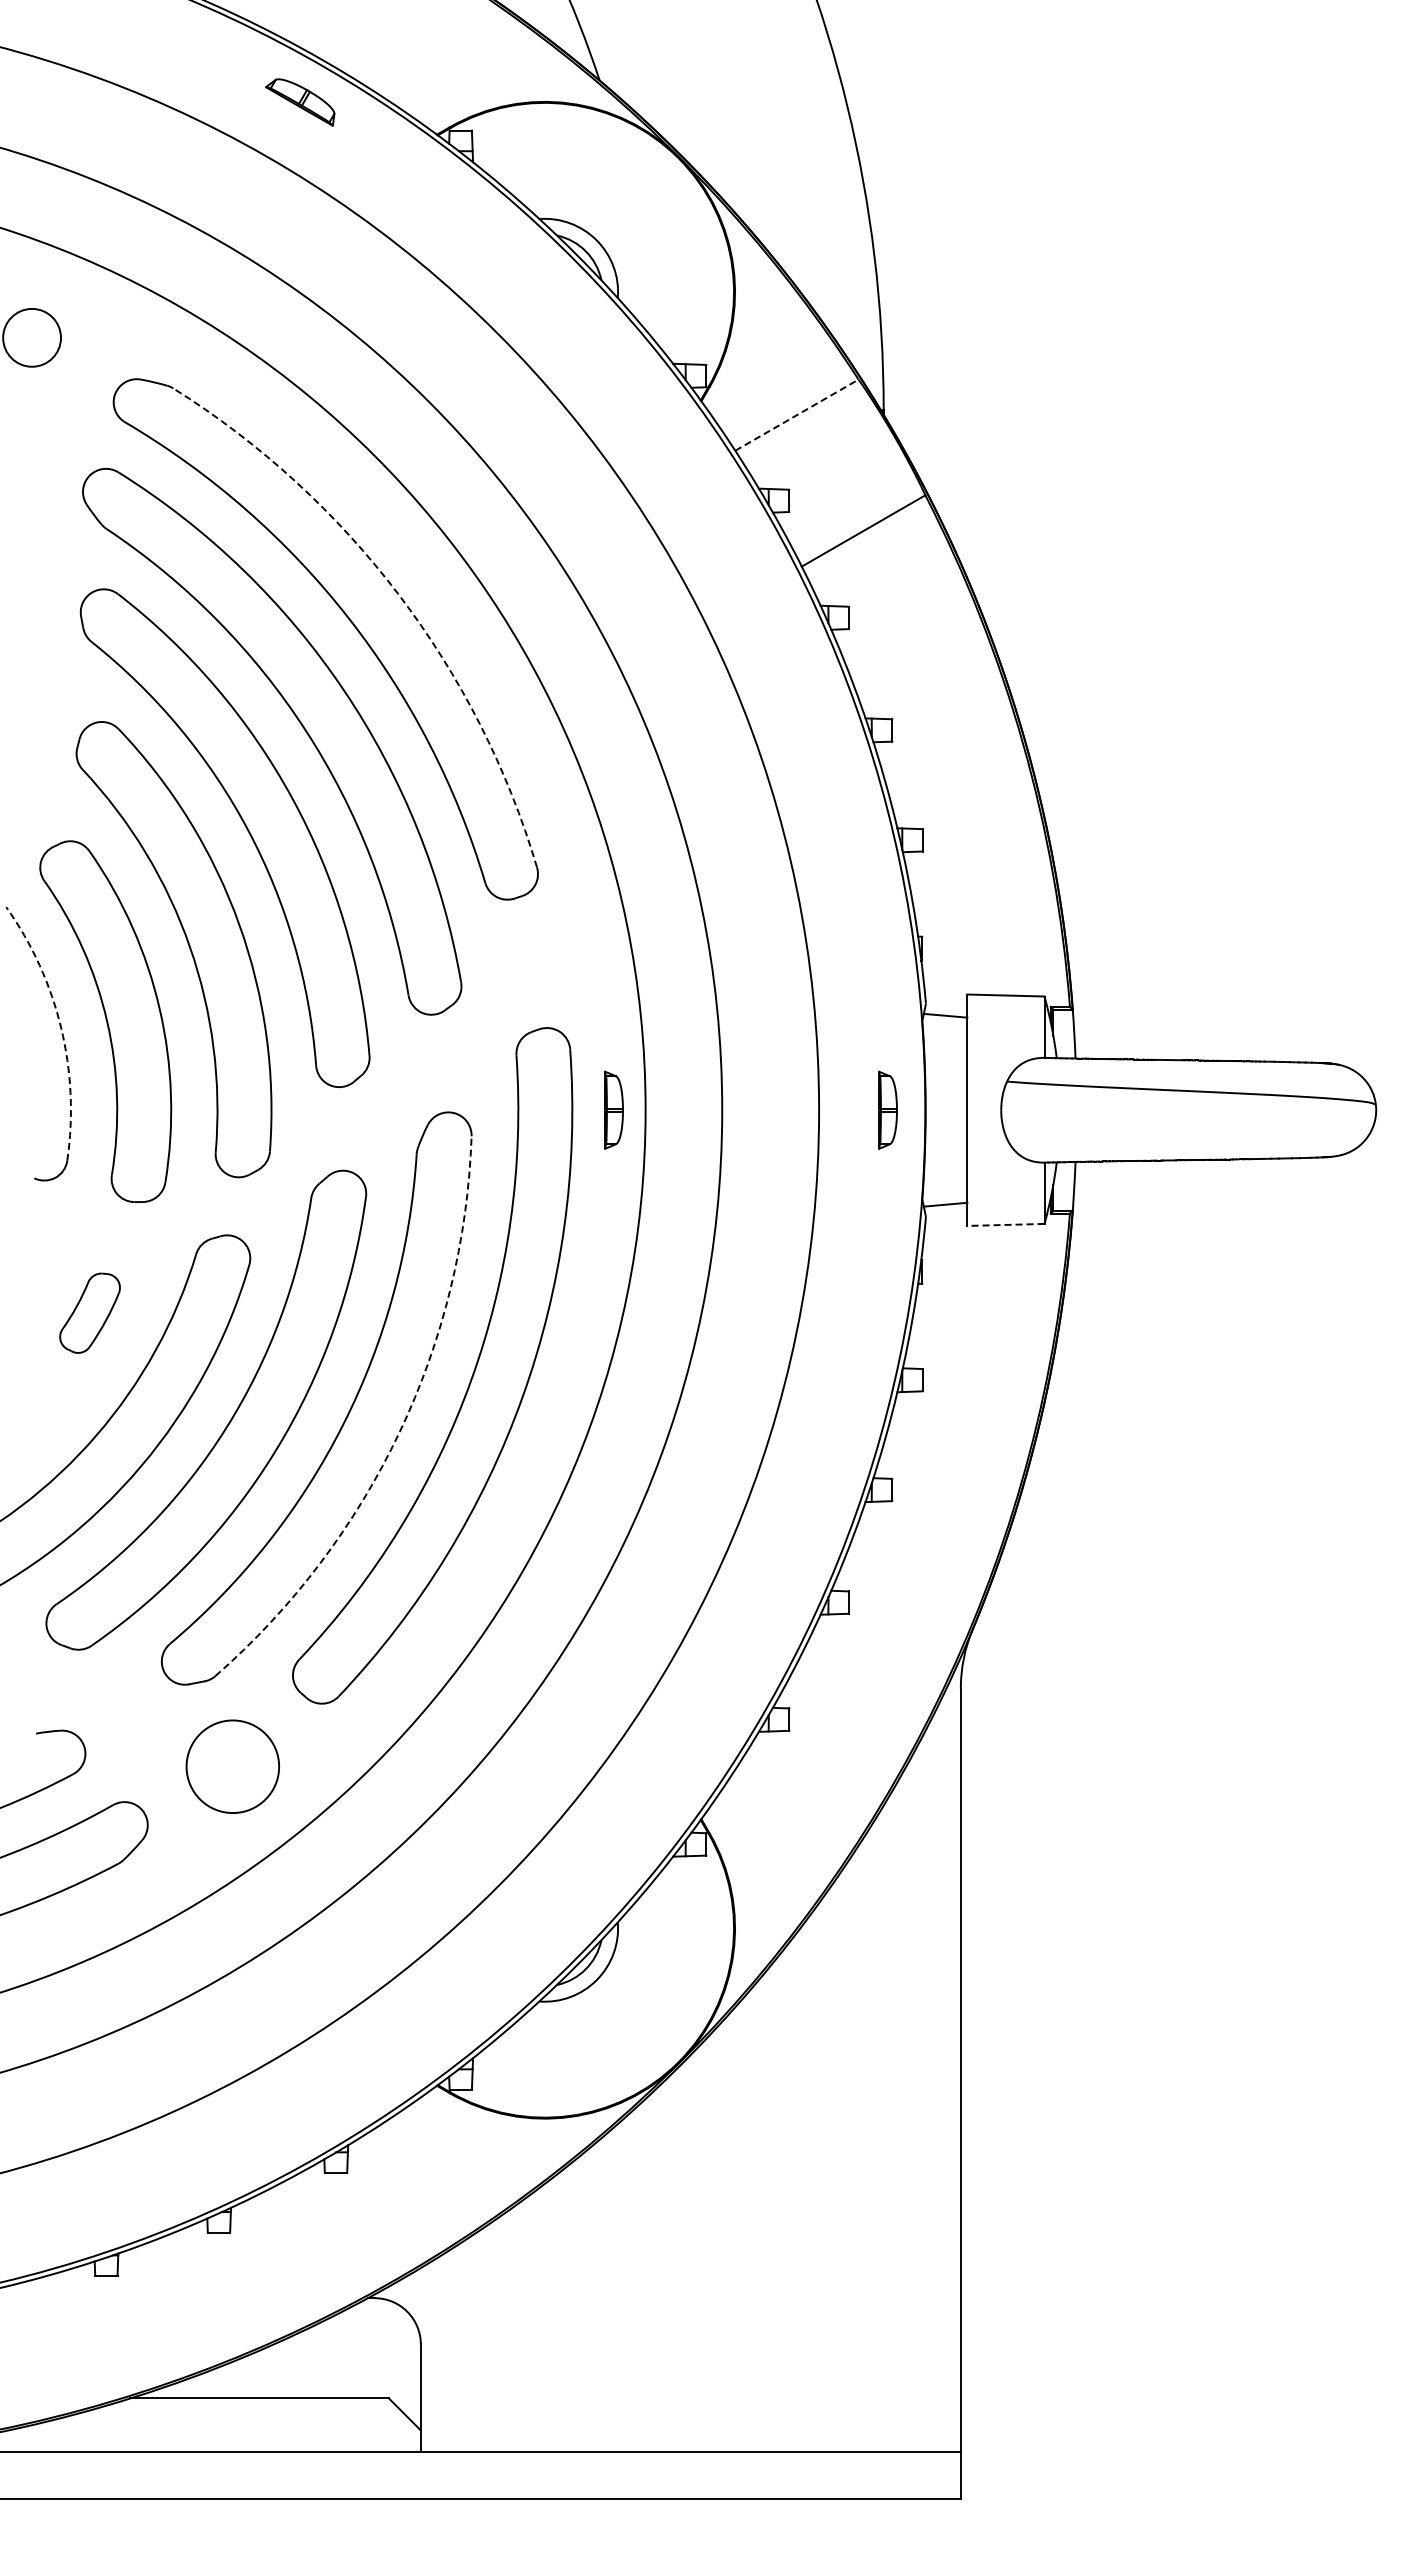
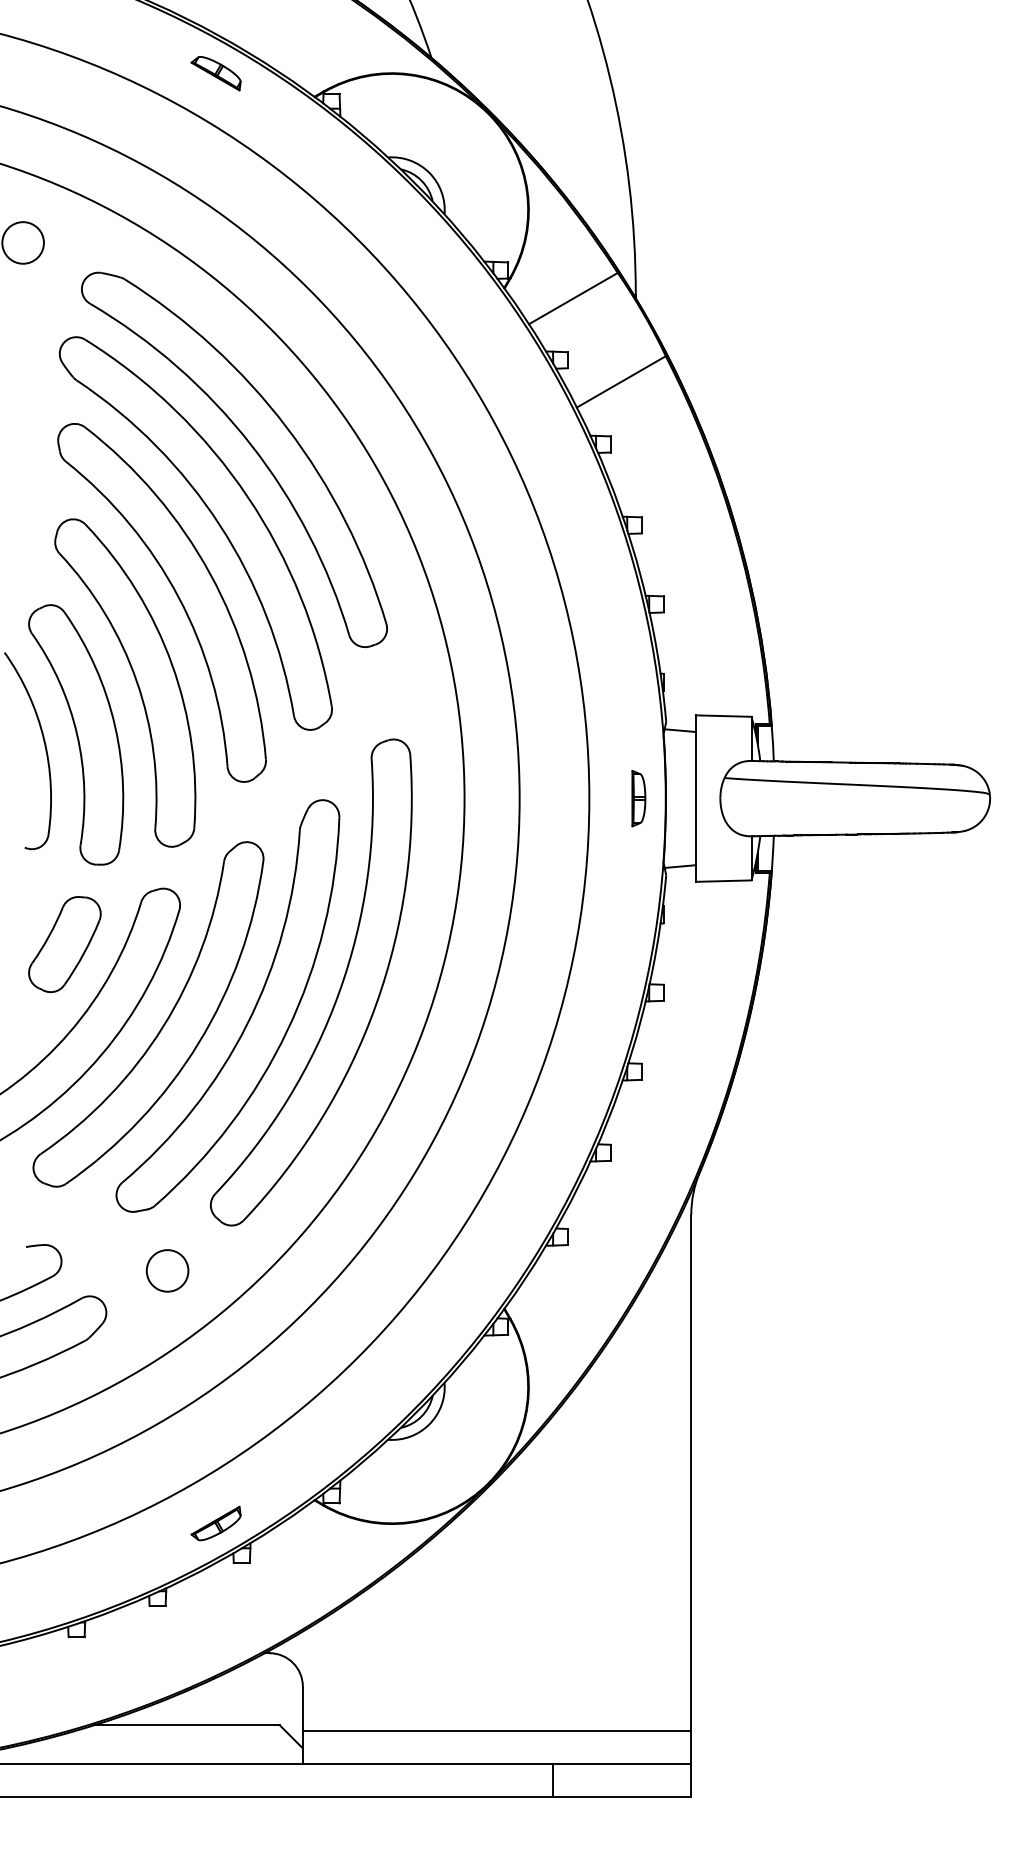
line: (797, 414) -> (573, 298), dashed -> solid
arc: (398, 594) -> (286, 427), dashed -> solid
arc: (61, 1028) -> (44, 739), dashed -> solid
part: (613, 1109) -> (441, 798), removed
line: (1005, 1224) -> (723, 880), dashed -> solid
part: (89, 1313) -> (64, 944), size x1.67
arc: (399, 1432) -> (287, 1030), dashed -> solid
circle: (232, 1766) -> (167, 1270), size x0.62
part: (300, 2117) -> (216, 1523), added
line: (690, 2406) -> (496, 1731), added
line: (767, 2475) -> (552, 1780), added

